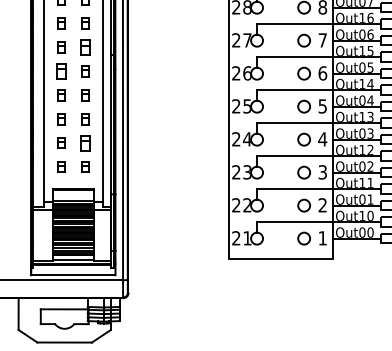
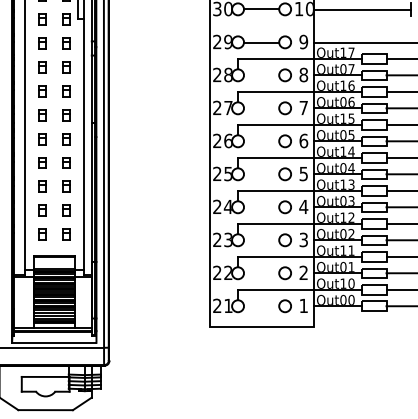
part: (85, 47) -> (66, 115), size x0.71
part: (61, 71) -> (42, 139), size x0.71
part: (85, 142) -> (66, 210), size x0.71

